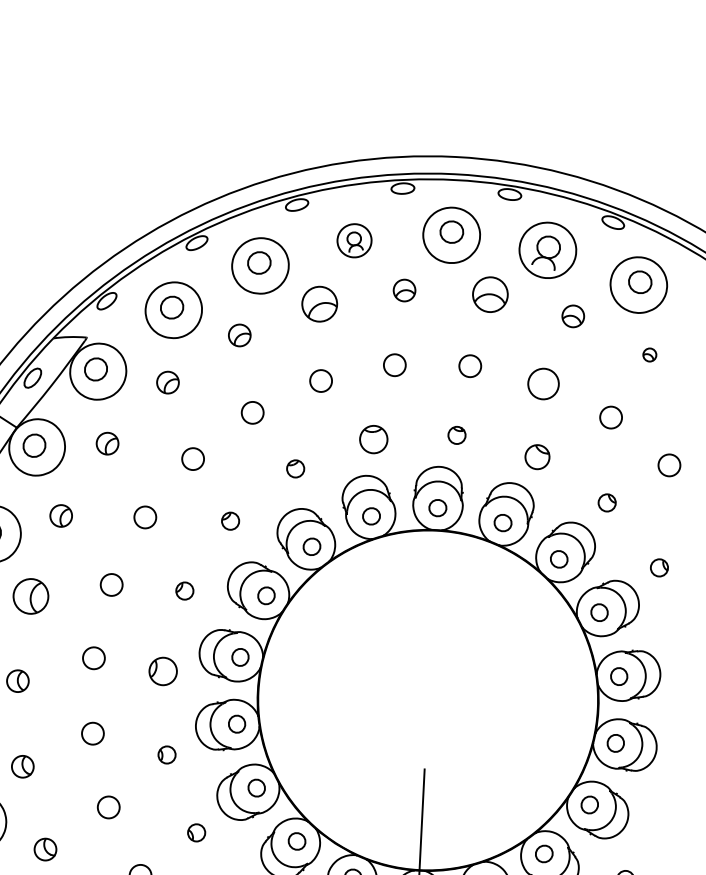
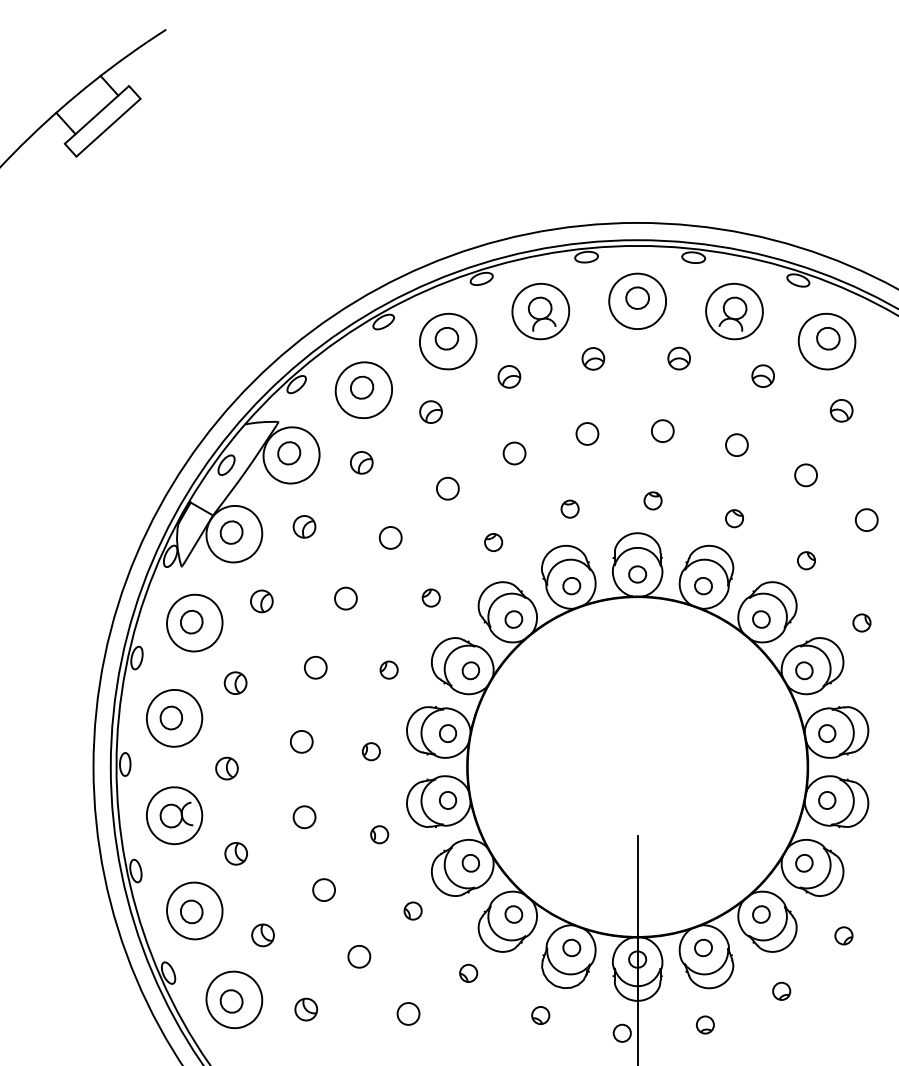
part: (354, 240) -> (540, 311), size x1.67
part: (489, 294) -> (678, 358), size x0.62
part: (319, 303) -> (509, 376), size x0.62
part: (649, 354) -> (841, 410), size x1.67
circle: (543, 383) -> (736, 444), size x0.71
part: (373, 438) -> (569, 508), size x0.62
part: (537, 457) -> (734, 518), size x0.71
part: (30, 595) -> (235, 682), size x0.62
part: (162, 671) -> (370, 751), size x0.62

